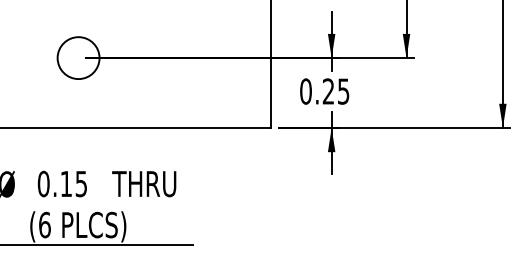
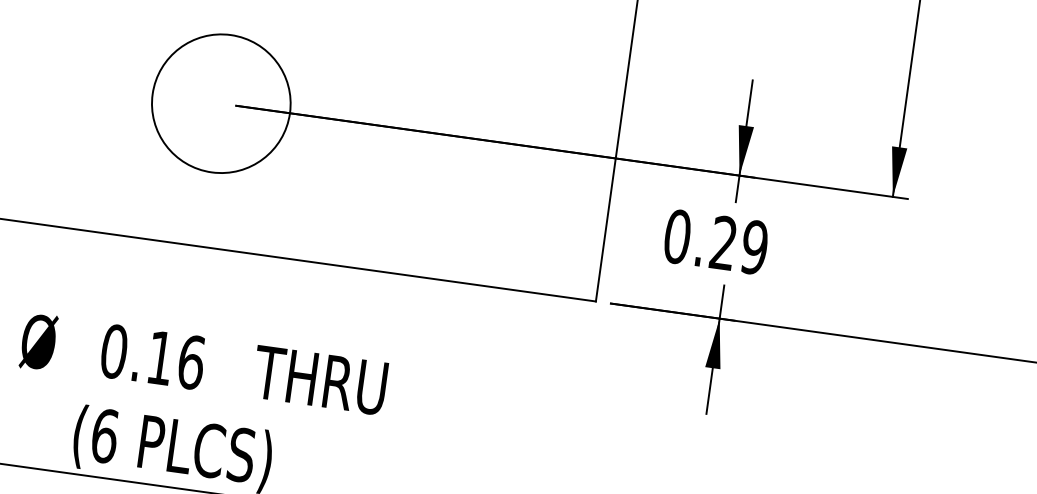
circle: (78, 58) -> (221, 104), size x1.6
text: (343, 91) -> (754, 247), 0.25 -> 0.29
text: (81, 183) -> (191, 361), 0.15 -> 0.16

